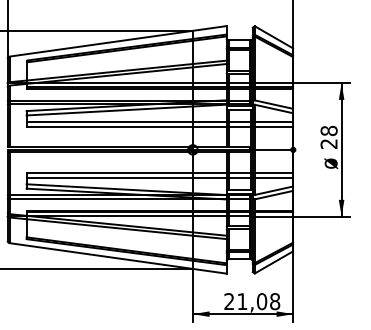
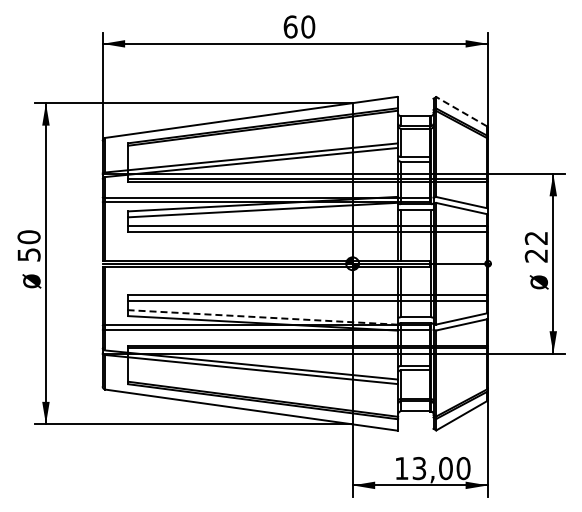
line: (273, 37) -> (461, 111), solid -> dashed
text: (329, 131) -> (536, 238), 28 -> 22
line: (126, 189) -> (262, 317), solid -> dashed
text: (252, 301) -> (432, 468), 21,08 -> 13,00

